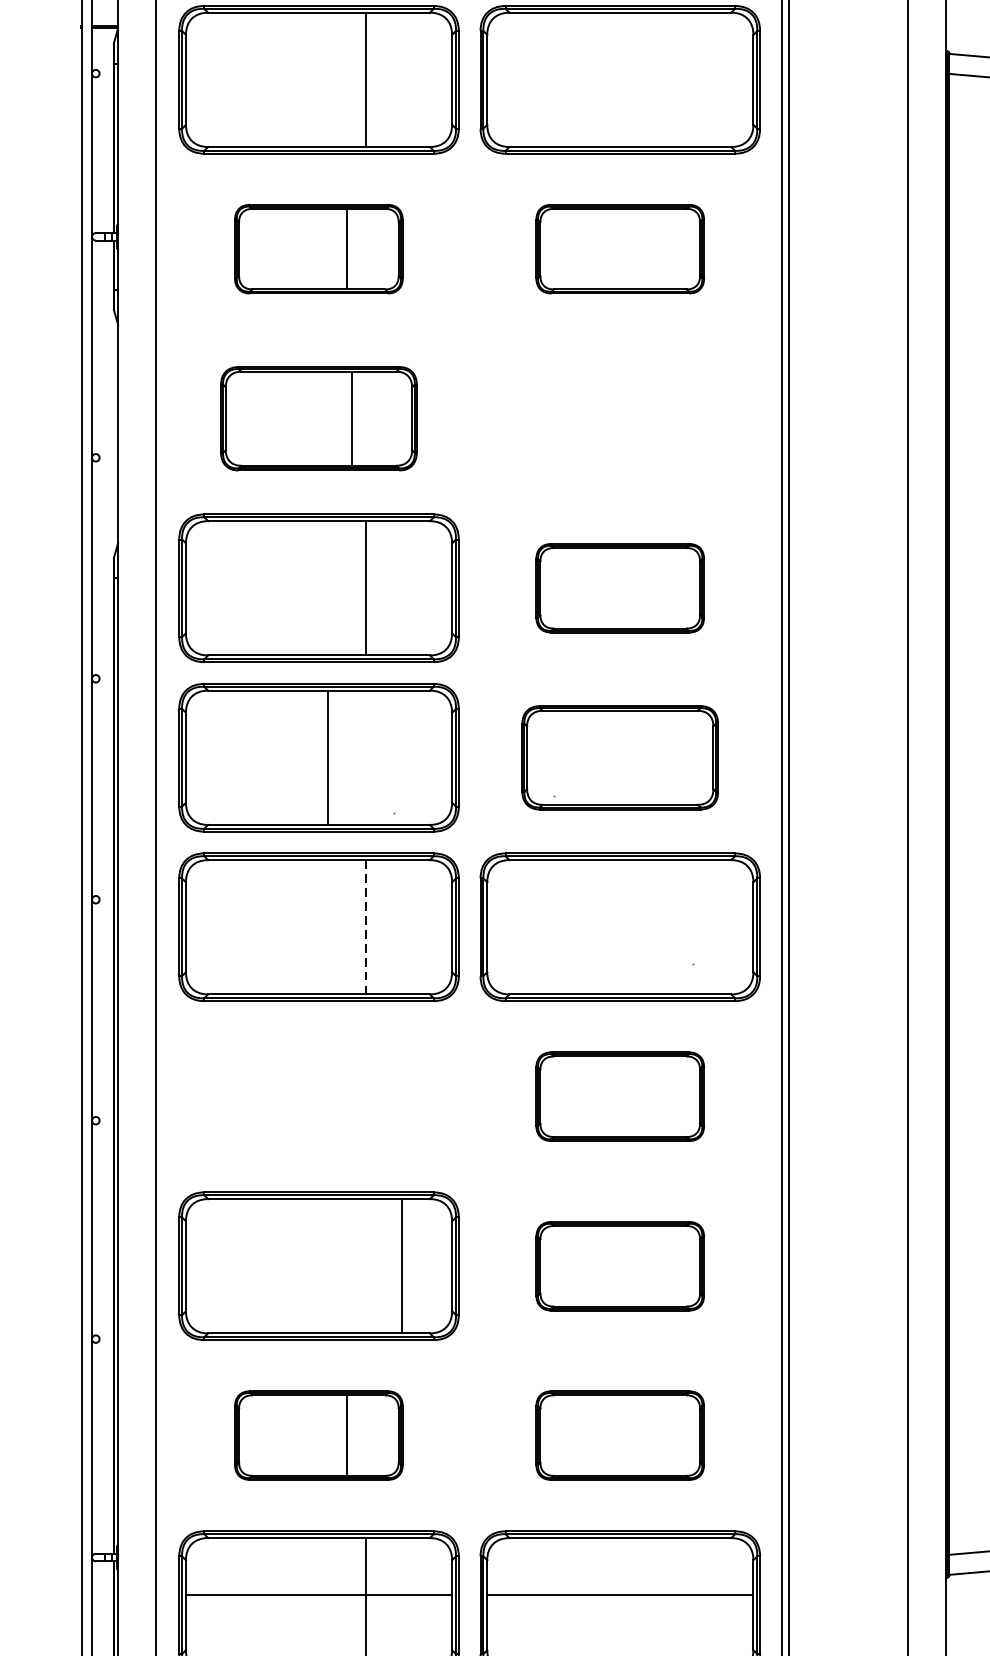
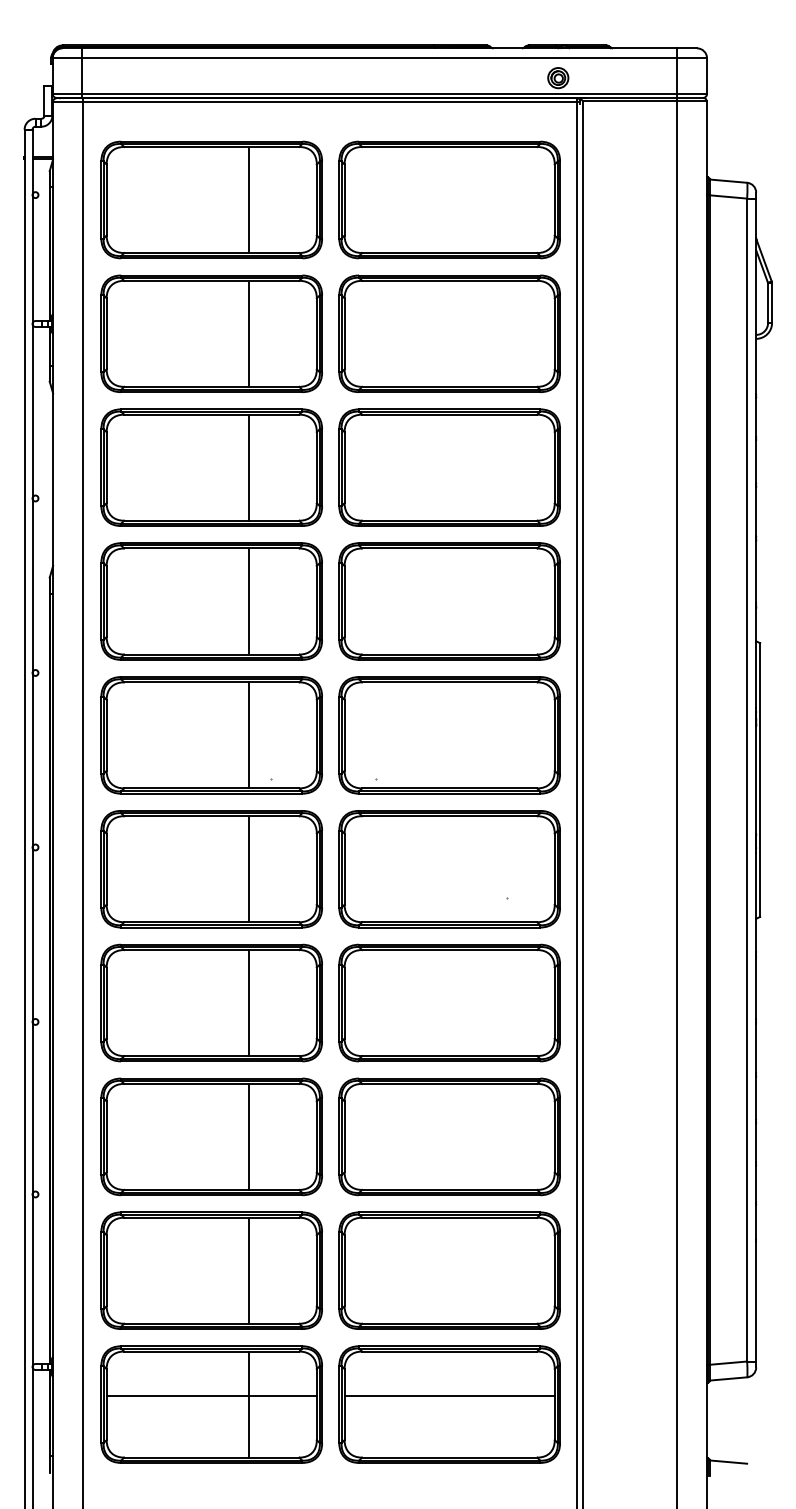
part: (318, 248) -> (211, 333), size x1.67
part: (620, 248) -> (449, 333), size x1.67
part: (318, 418) -> (211, 467), size x1.43
part: (620, 418) -> (449, 467), added
part: (620, 588) -> (449, 601), size x1.67
line: (328, 757) -> (249, 735), moved
part: (620, 757) -> (449, 735), size x1.43
line: (366, 926) -> (249, 868), dashed -> solid
part: (318, 1096) -> (211, 1002), added
part: (620, 1096) -> (449, 1002), size x1.67
line: (402, 1265) -> (249, 1136), moved
part: (620, 1265) -> (449, 1136), size x1.67
part: (318, 1435) -> (211, 1270), size x1.67
part: (620, 1435) -> (449, 1270), size x1.67

